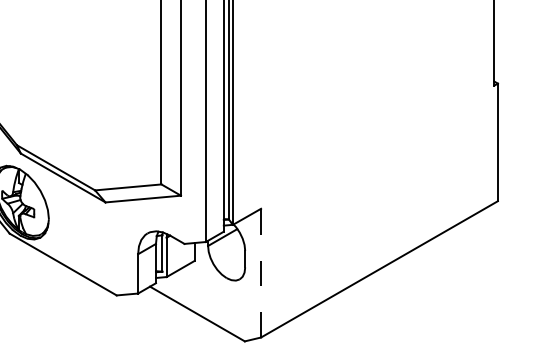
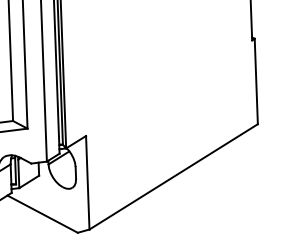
line: (261, 272) -> (88, 182), dashed -> solid

